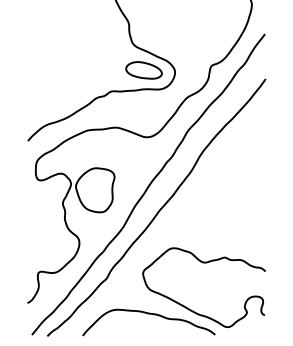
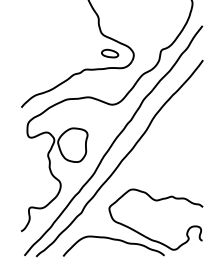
part: (143, 70) -> (109, 53), size x0.6

